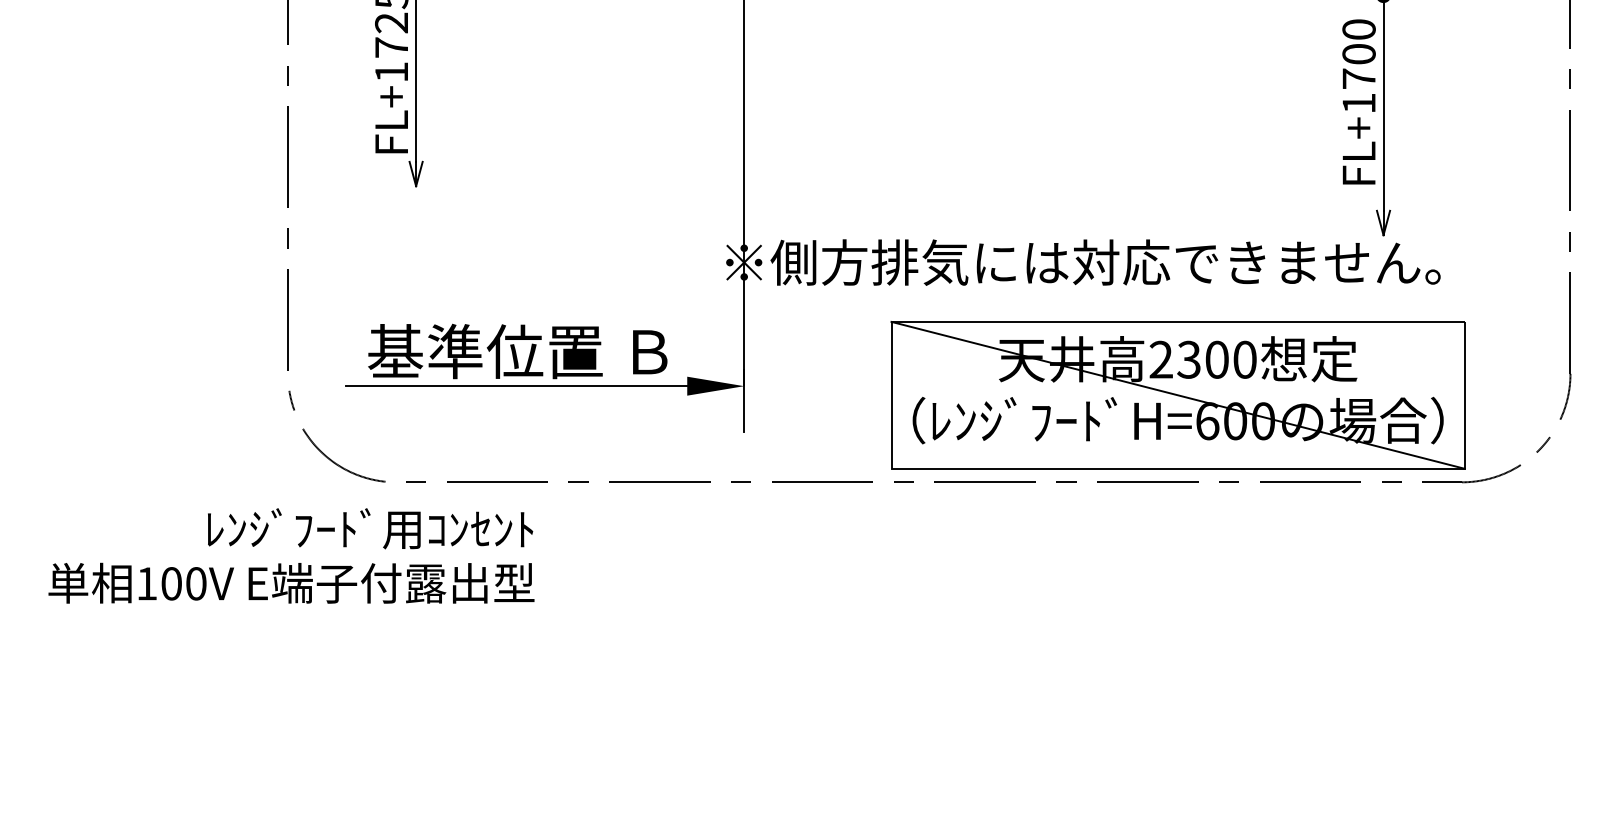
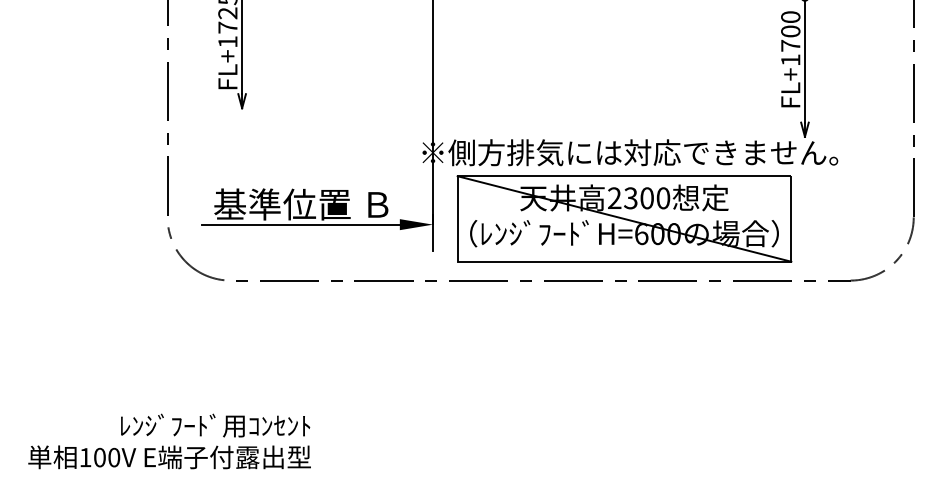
part: (1178, 394) -> (624, 218), moved
text: (291, 556) -> (169, 441), moved

